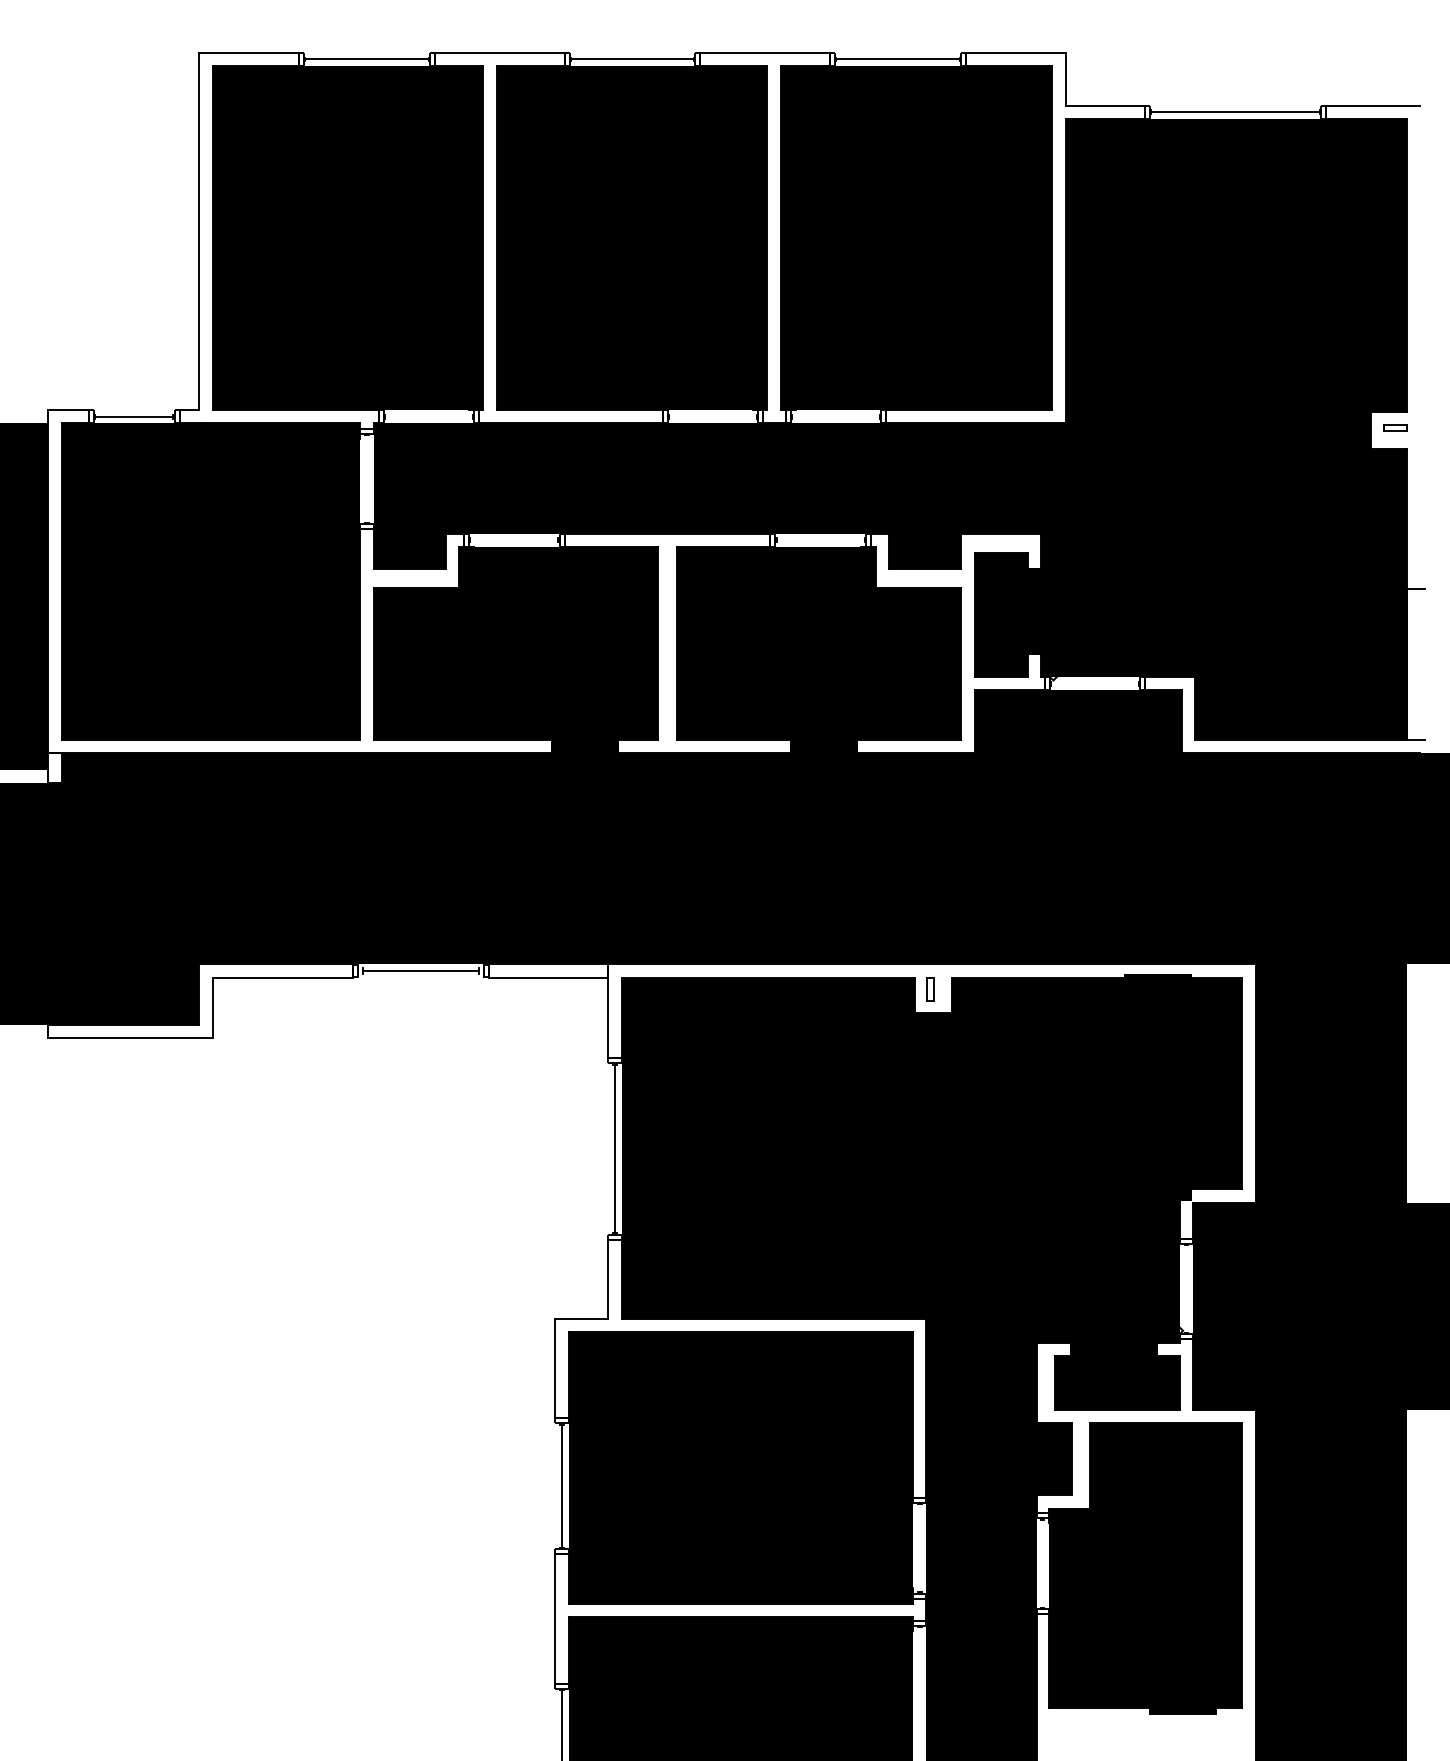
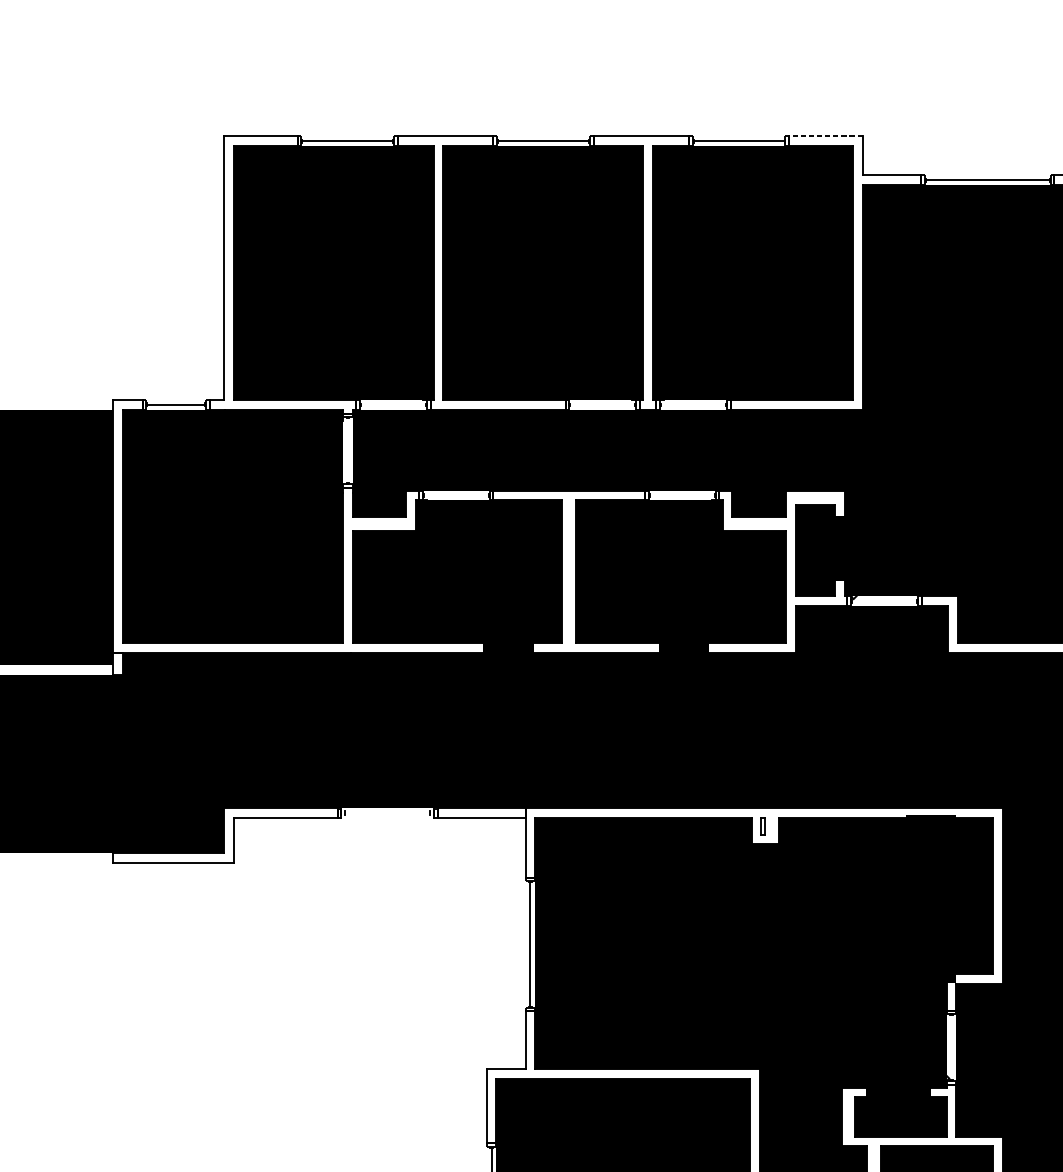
line: (1015, 52) -> (825, 136), solid -> dashed
line: (421, 971) -> (387, 813), removed

